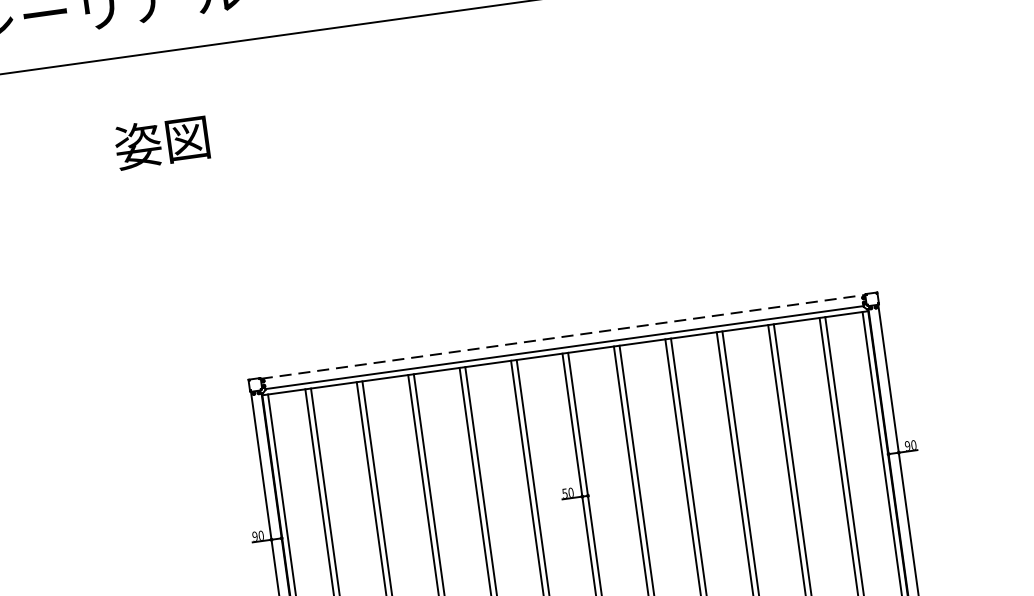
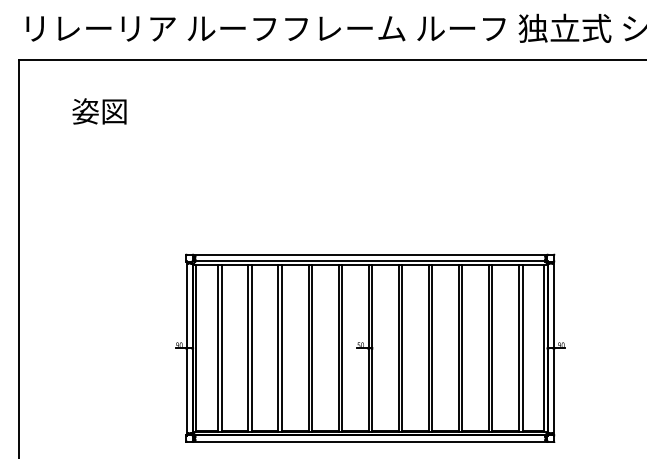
text: (161, 142) -> (99, 111), moved
line: (563, 337) -> (370, 255), dashed -> solid

